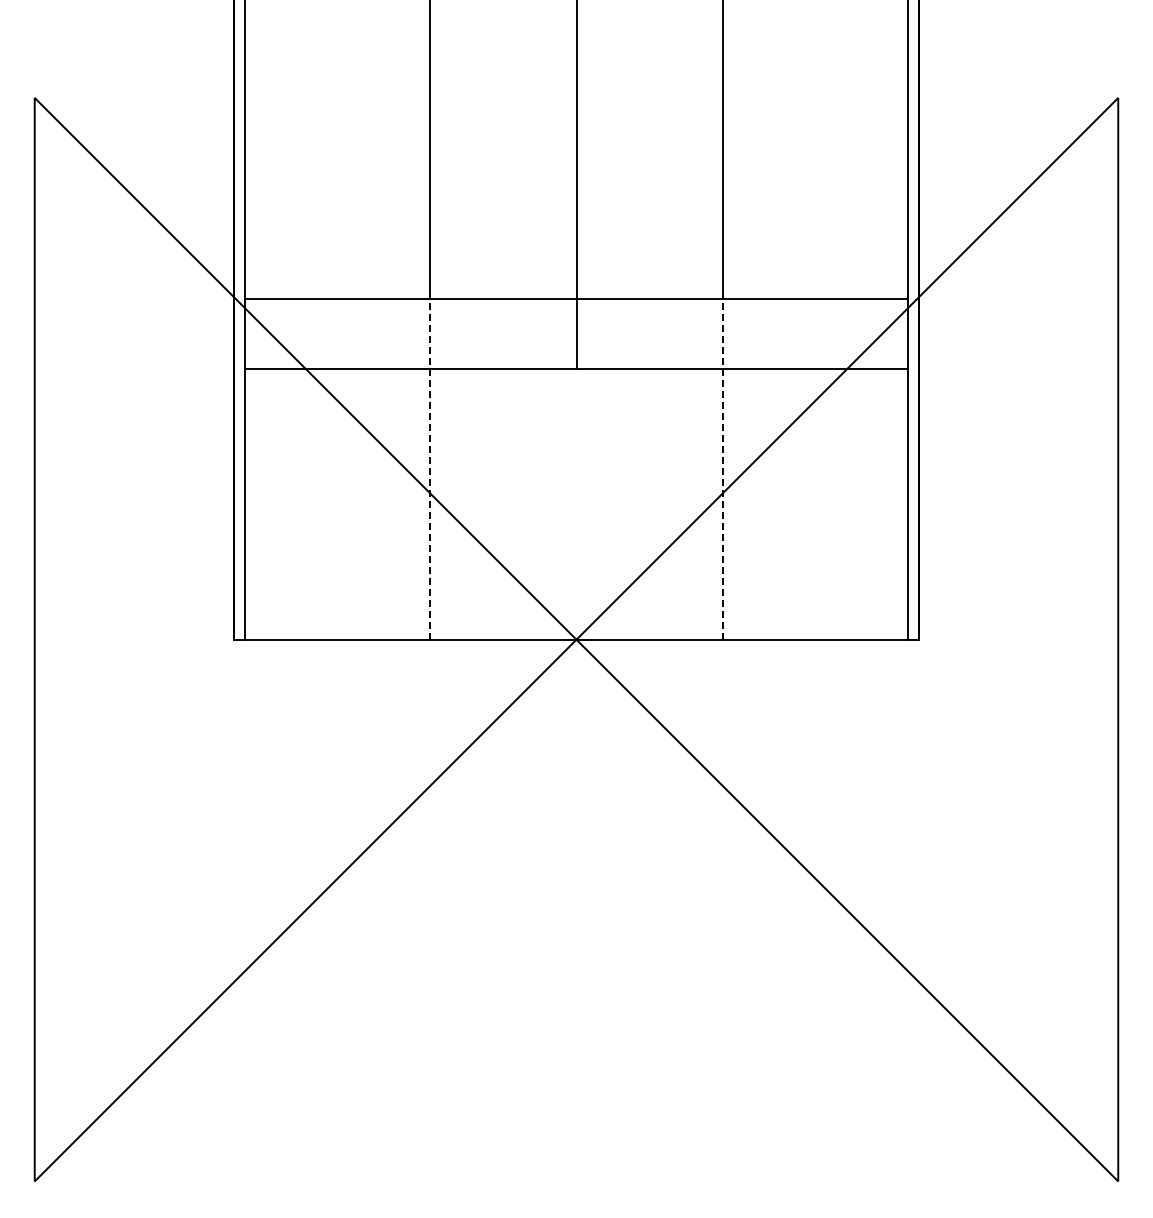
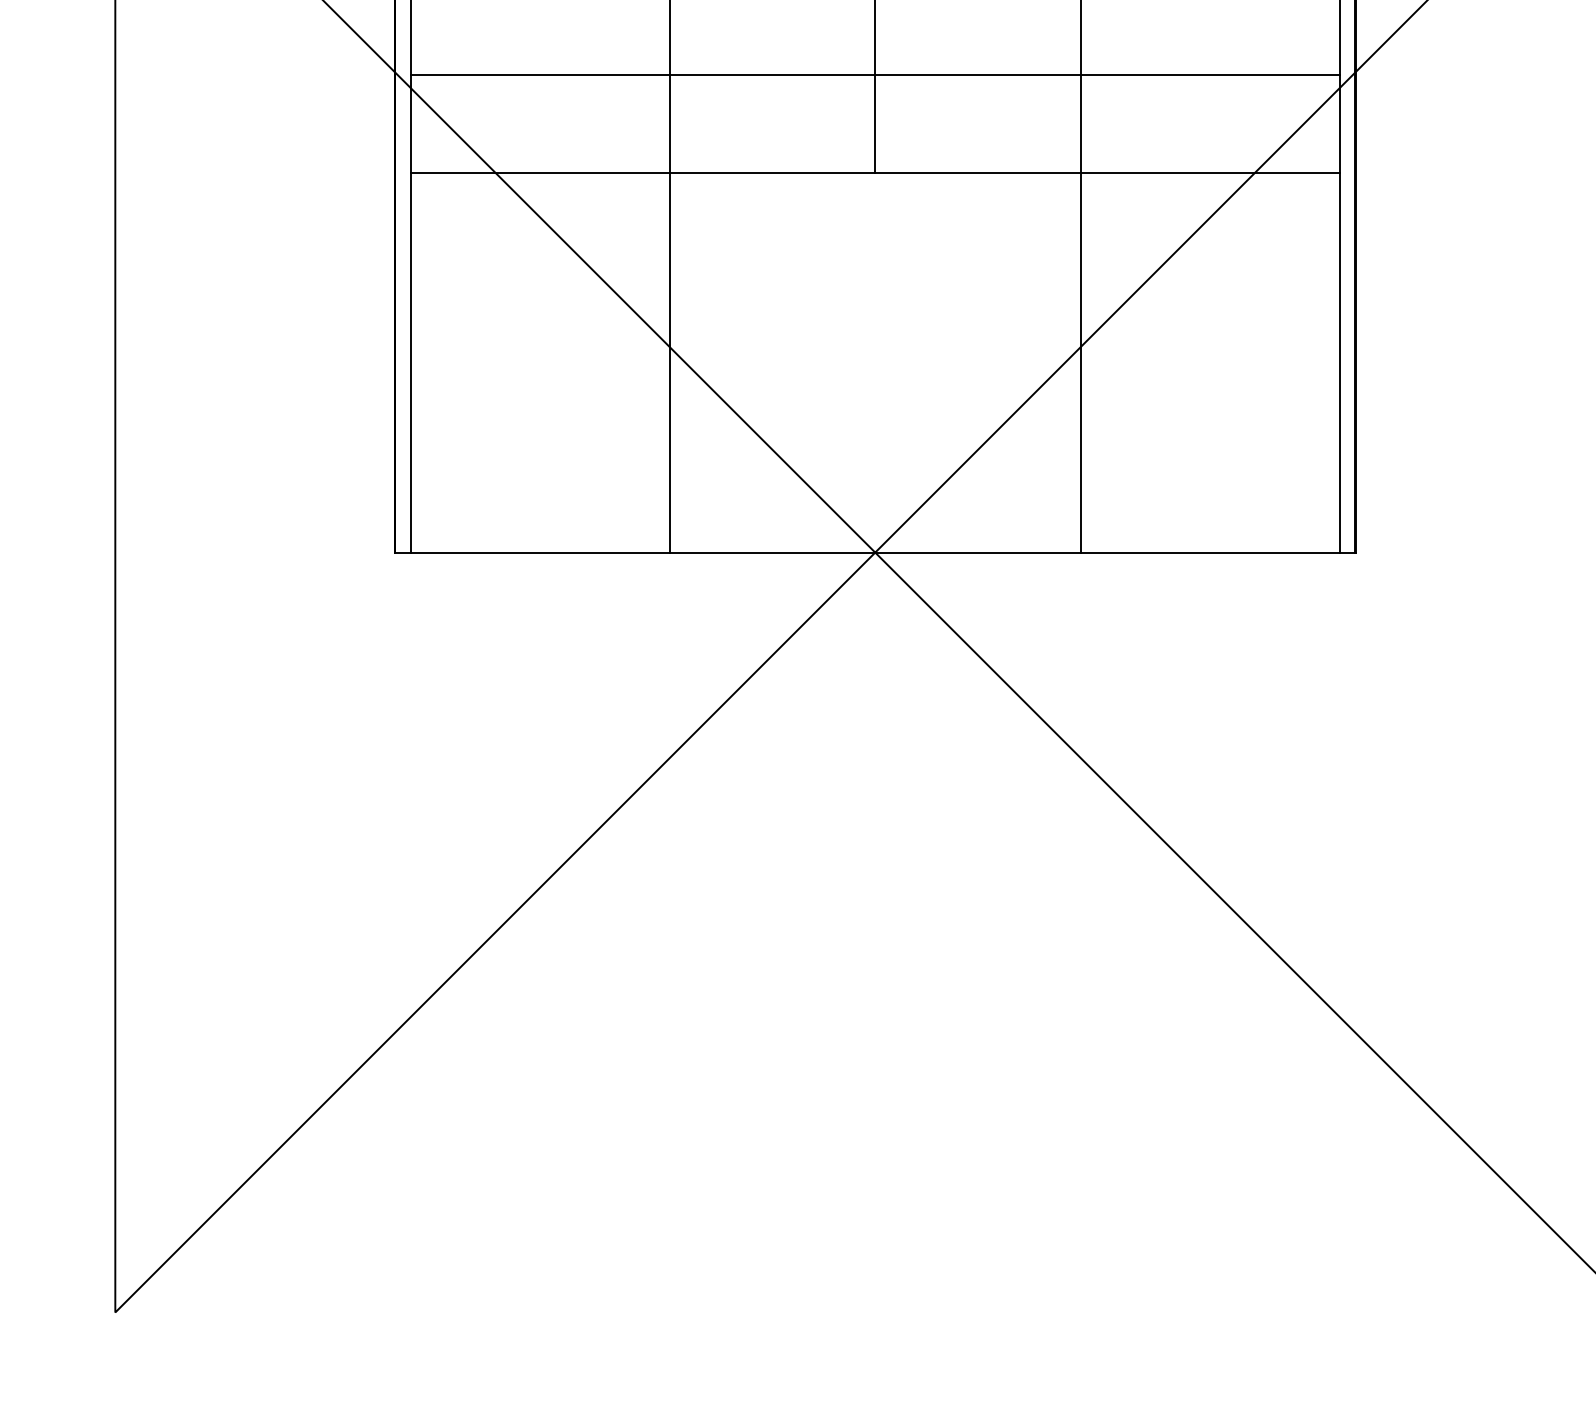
line: (430, 468) -> (670, 312), dashed -> solid
line: (722, 468) -> (1080, 312), dashed -> solid

